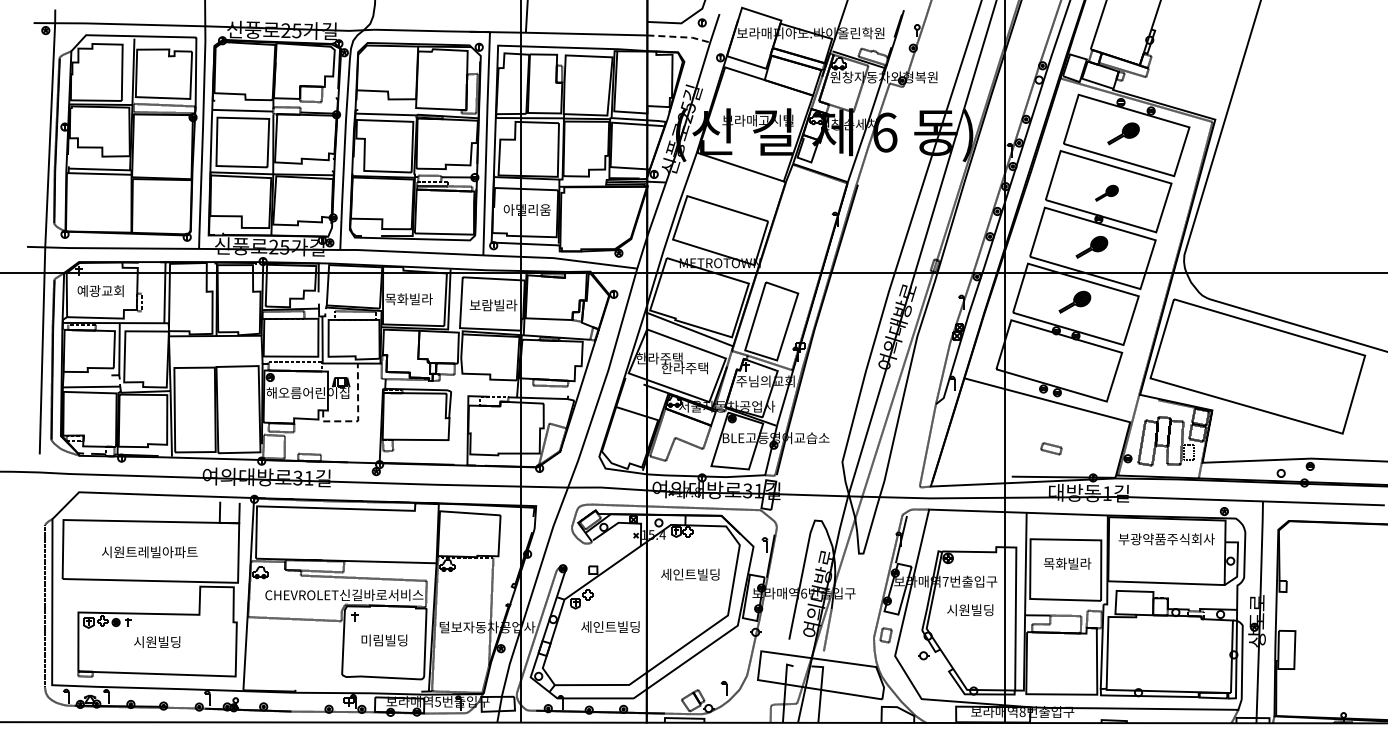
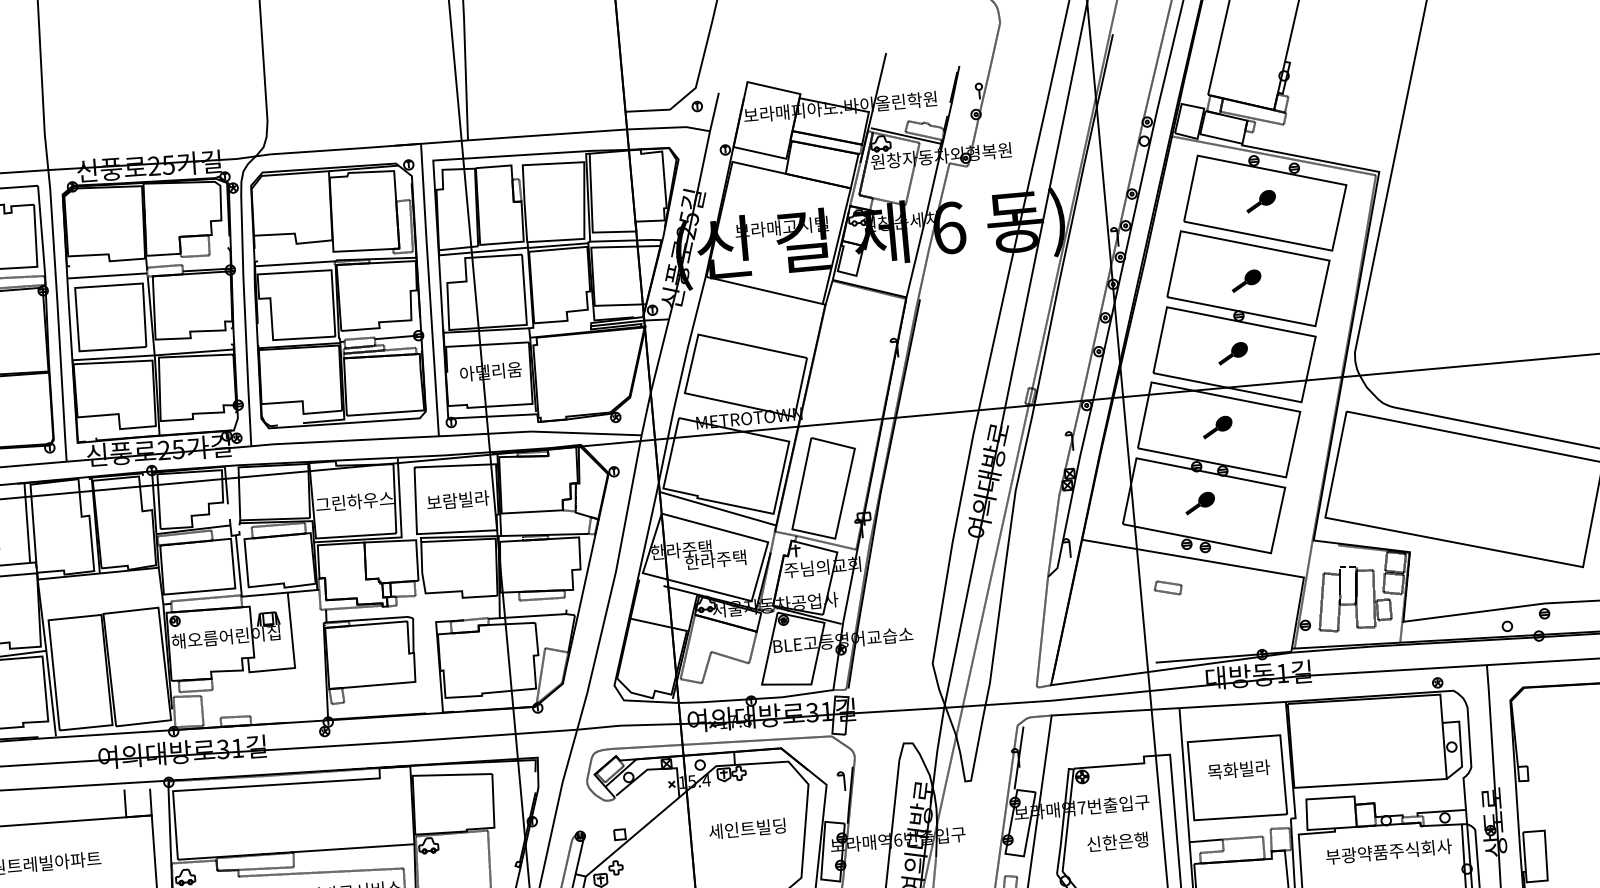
line: (679, 37) -> (669, 128), dashed -> solid
part: (1123, 133) -> (1260, 200), size x0.71
part: (1091, 247) -> (1232, 353), size x0.71
text: (414, 299) -> (354, 502), 목화빌라 -> 그린하우스
part: (1074, 302) -> (1216, 427), size x0.71
part: (1056, 358) -> (1200, 502), added
line: (358, 416) -> (294, 661), dashed -> solid
part: (1051, 448) -> (1168, 587), moved
text: (1166, 539) -> (1388, 852), moved
text: (970, 610) -> (1117, 842), 시원빌딩 -> 신한은행

